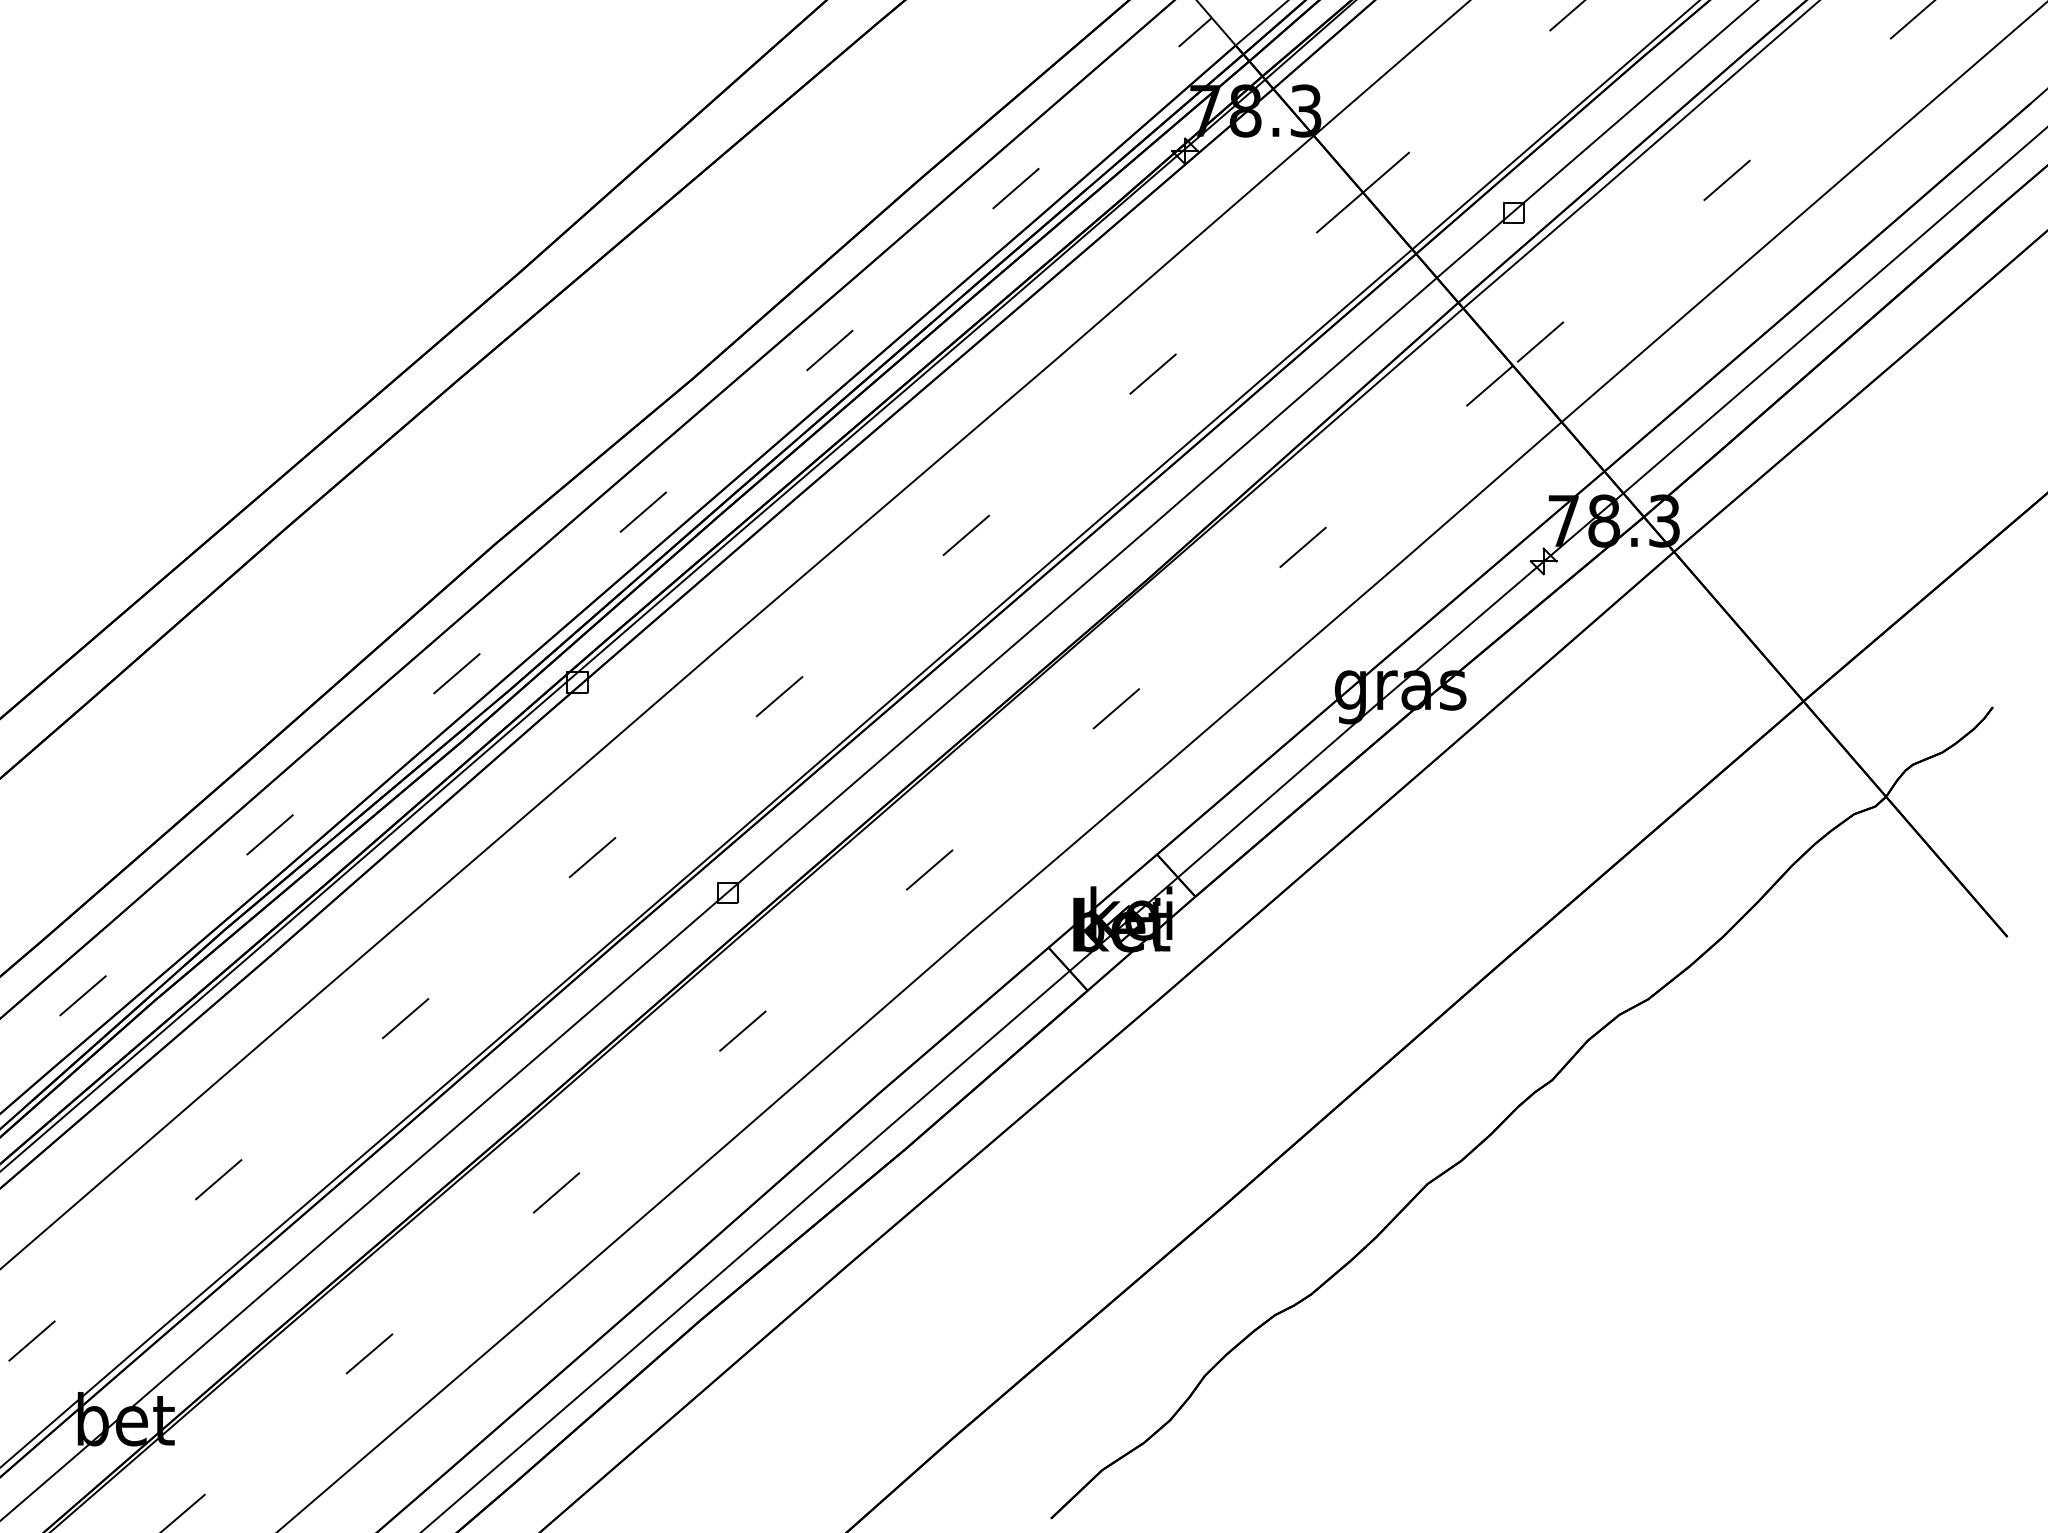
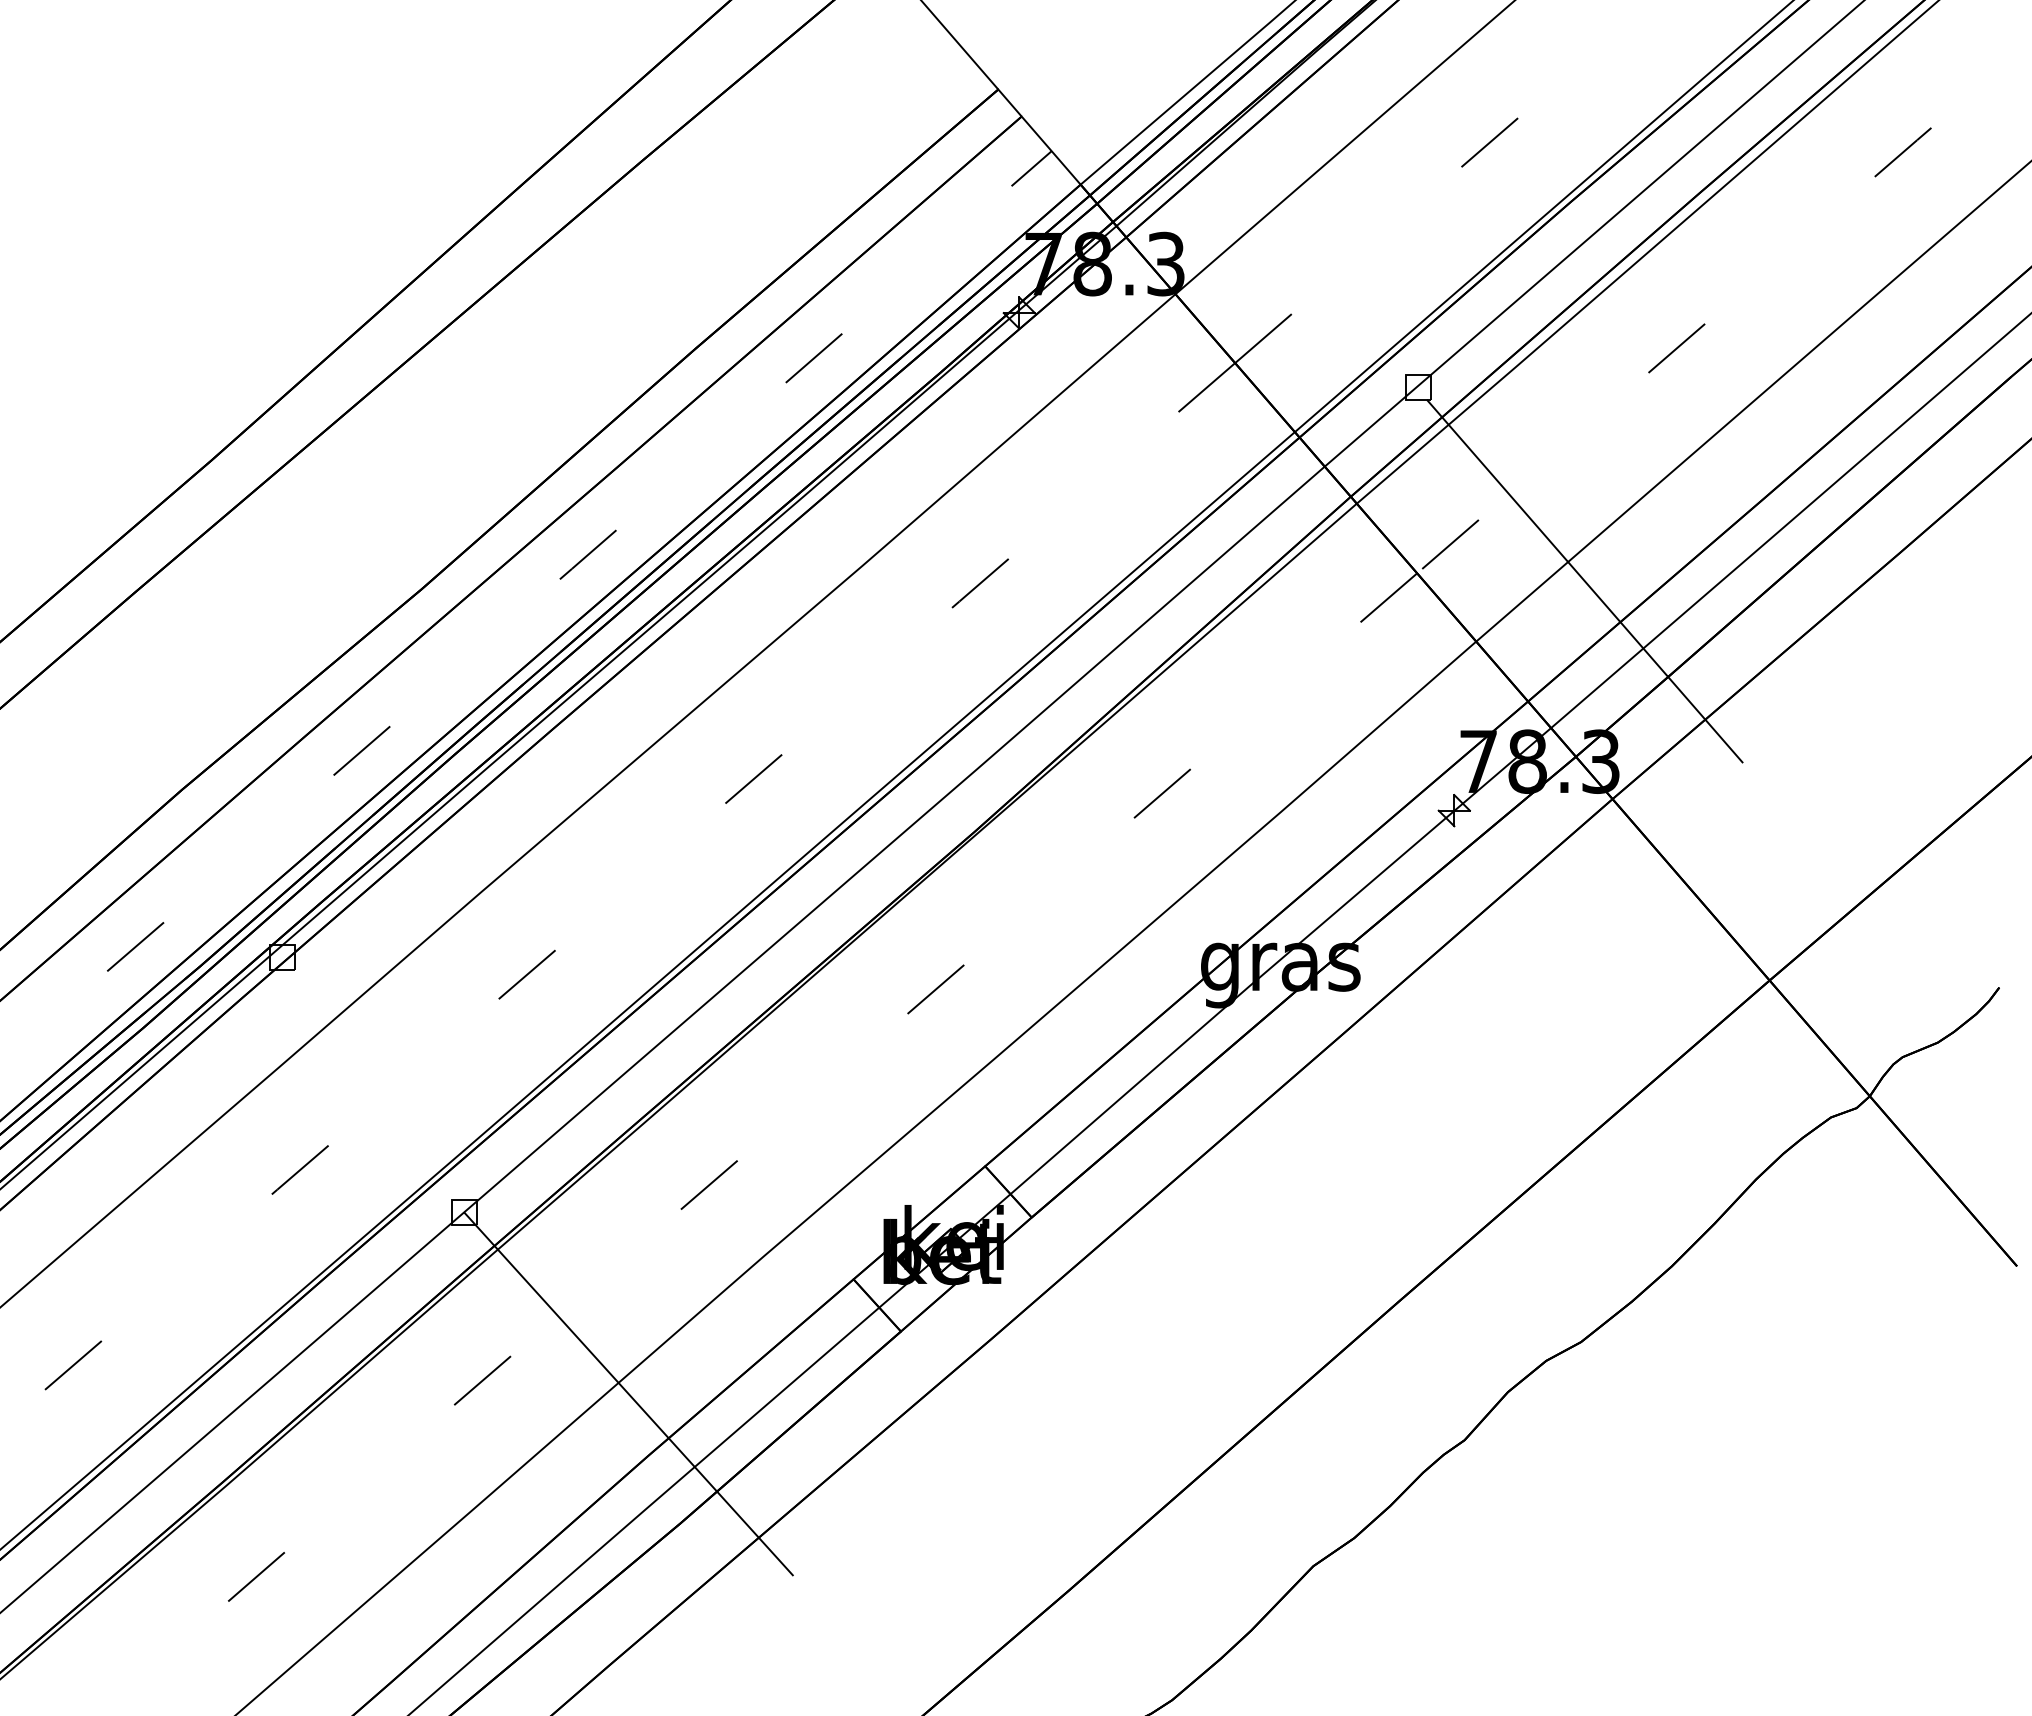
line: (1651, 372) -> (1585, 581), added
line: (863, 1041) -> (628, 1393), added

